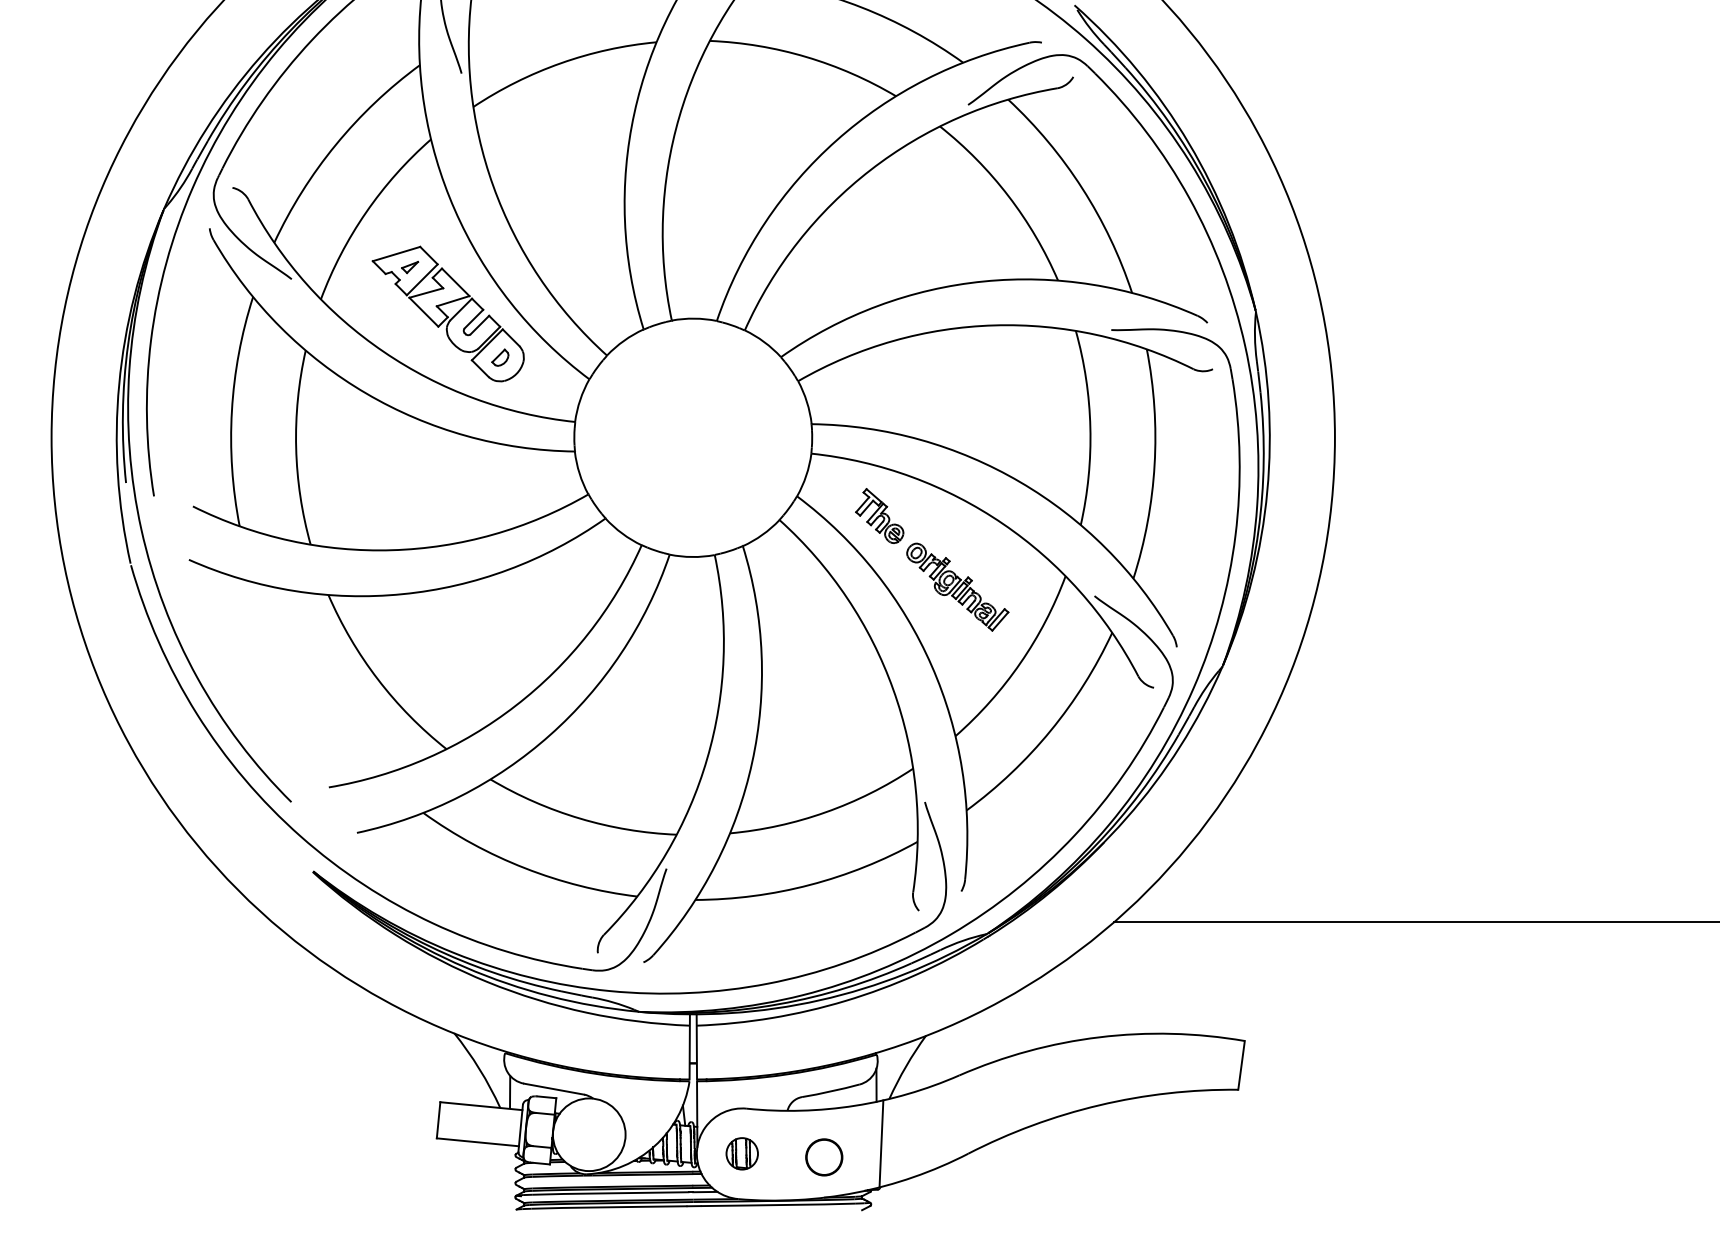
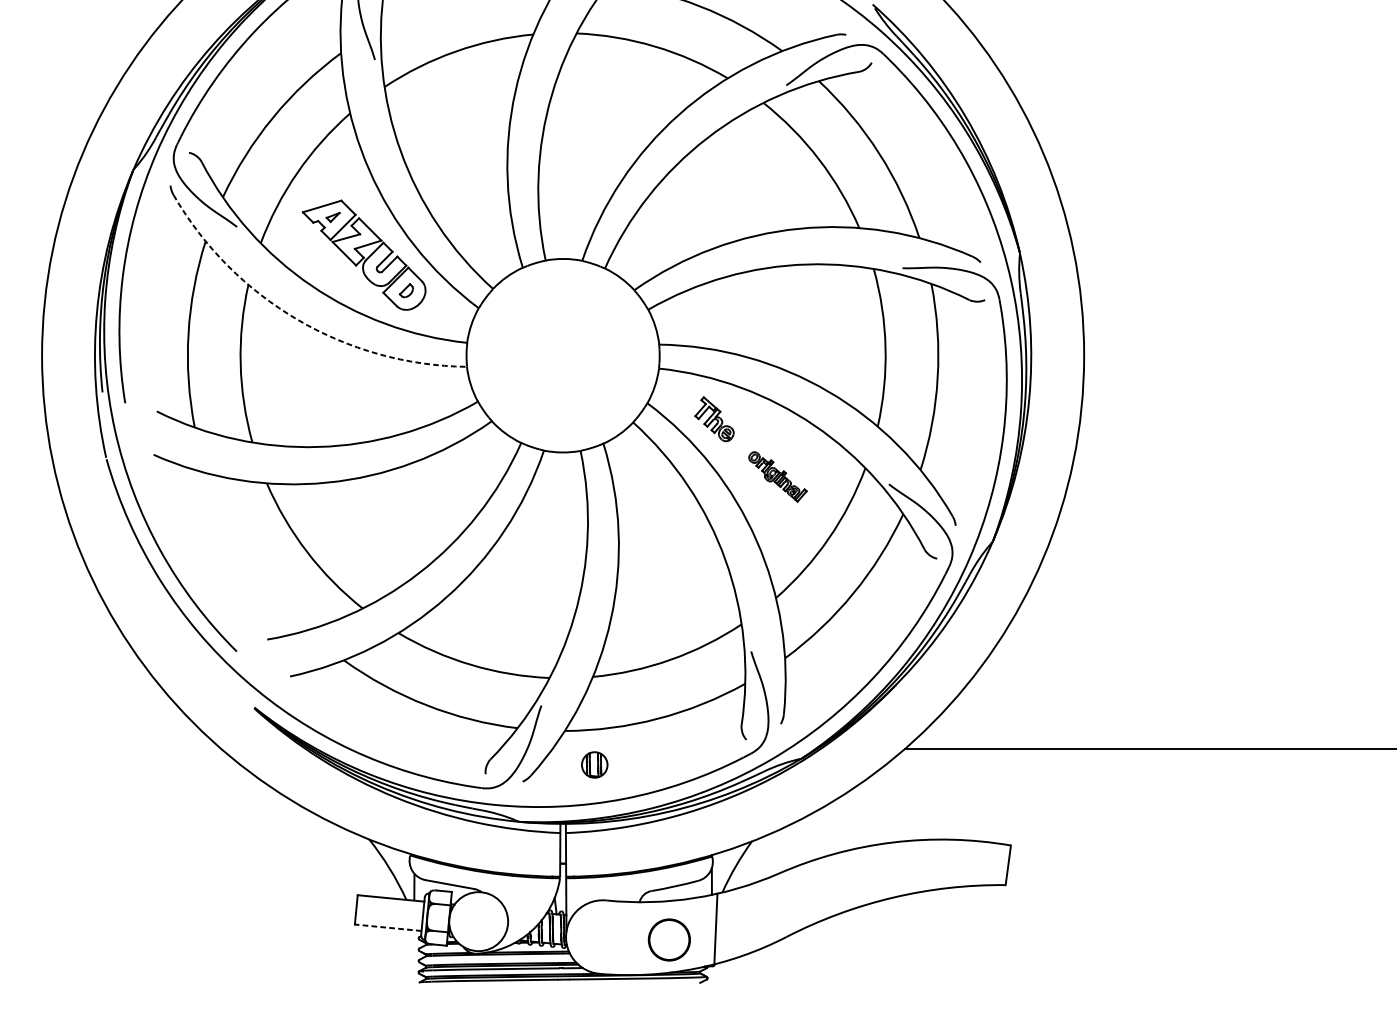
arc: (366, 393) -> (297, 319), solid -> dashed
part: (957, 586) -> (777, 476), size x0.7
line: (477, 1142) -> (387, 927), solid -> dashed
part: (741, 1153) -> (594, 764), moved
circle: (824, 1157) -> (669, 940), size x1.4

